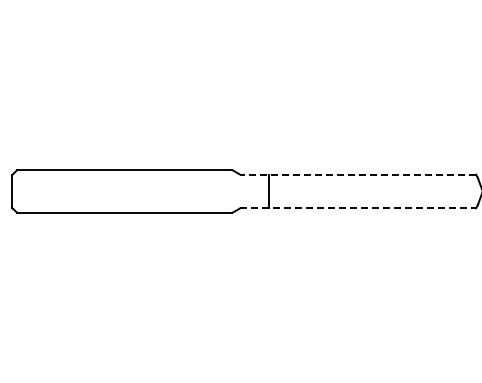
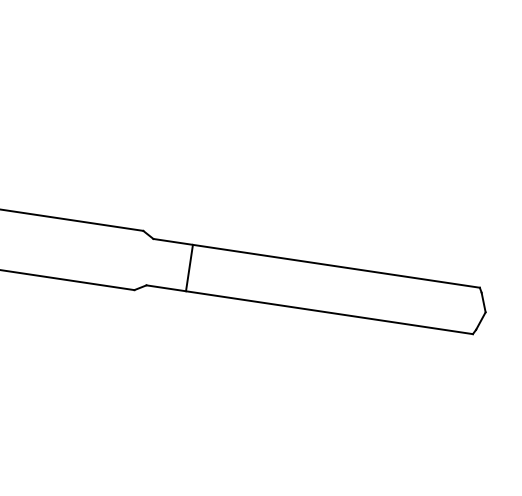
line: (358, 174) -> (317, 263), dashed -> solid
line: (358, 208) -> (310, 310), dashed -> solid

